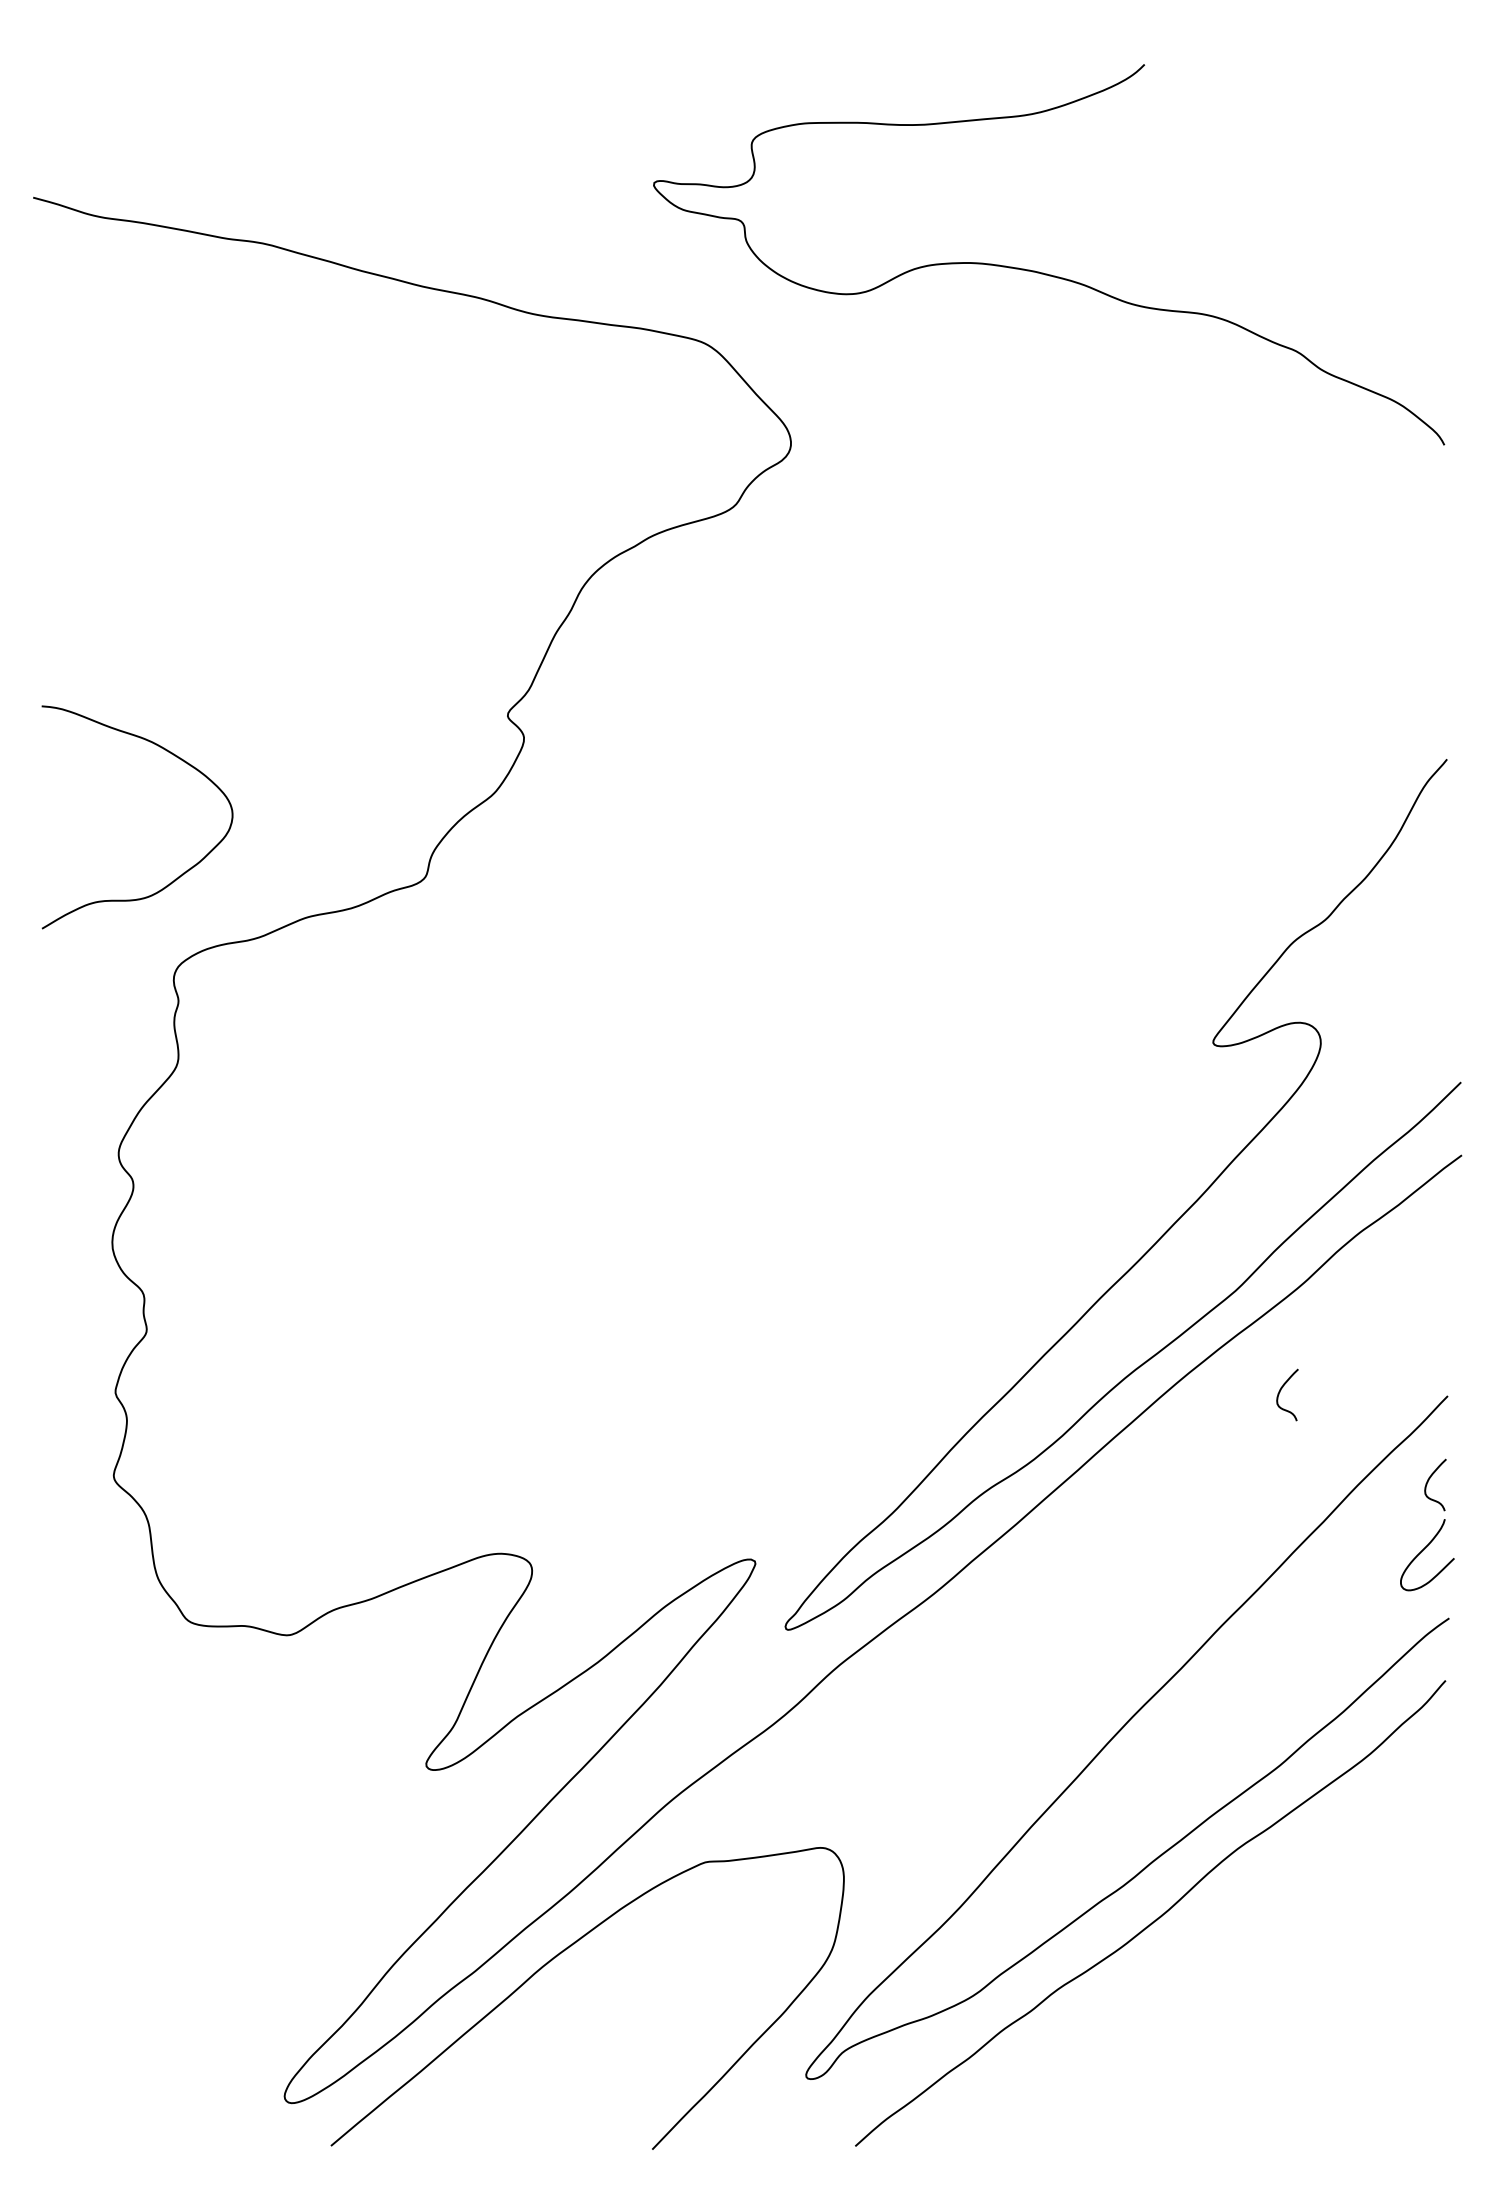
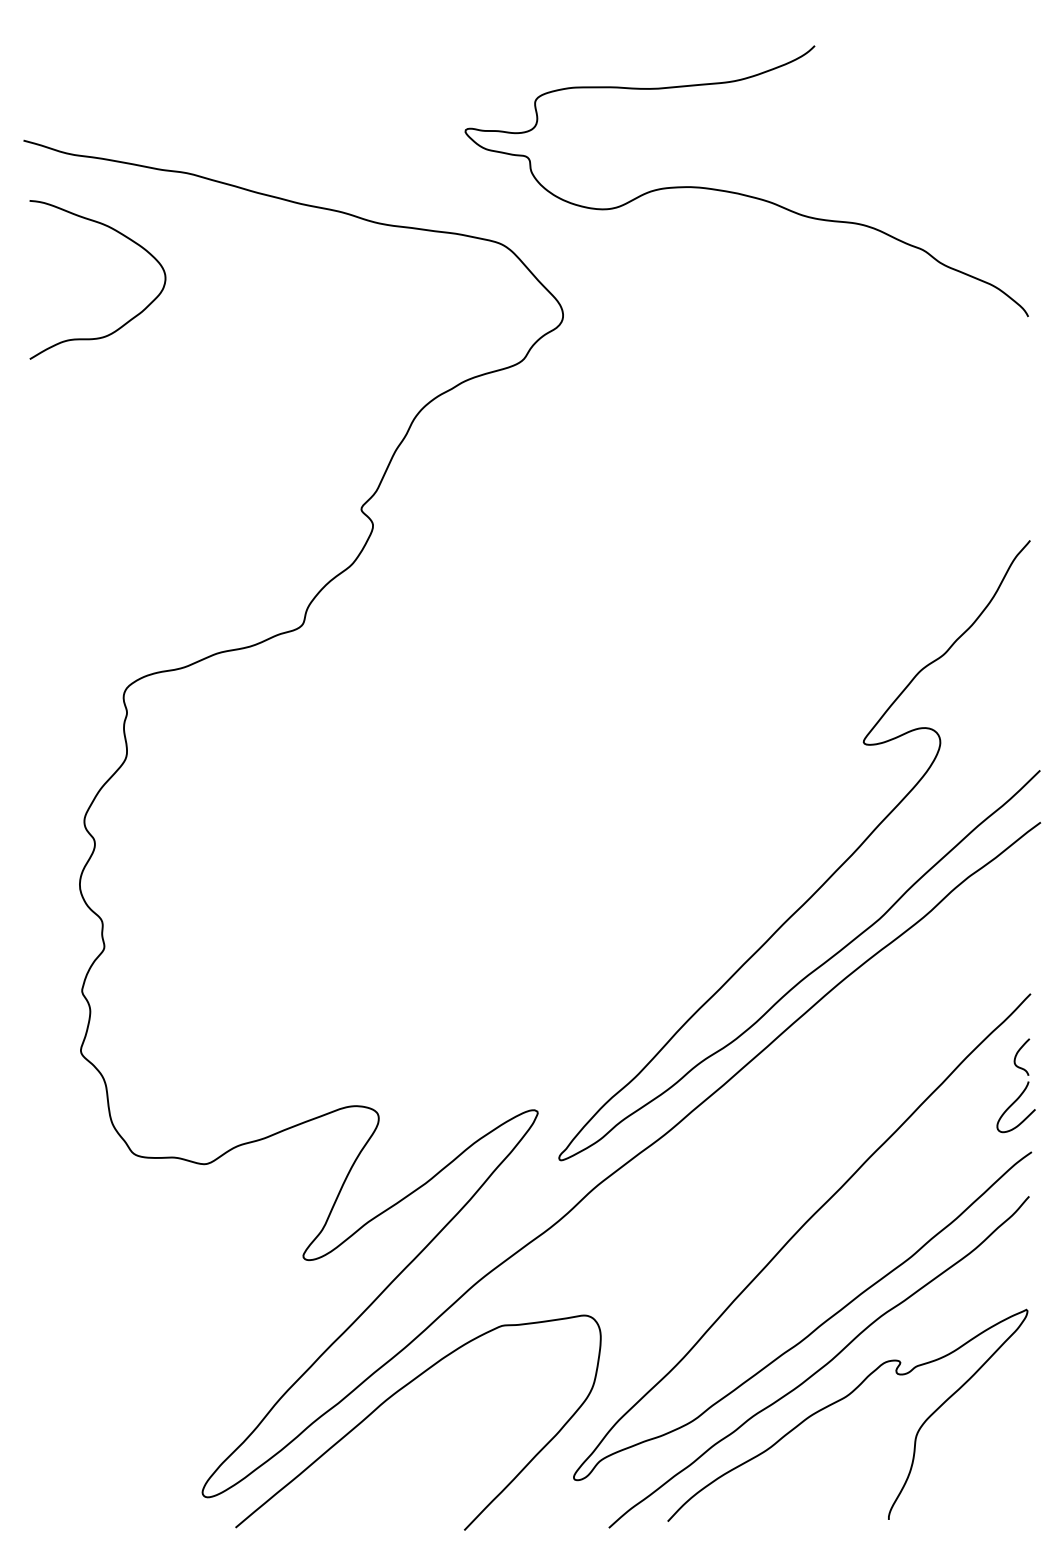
curve: (174, 756) -> (124, 236), moved
curve: (1281, 1390) -> (912, 989), removed
curve: (1180, 1967) -> (840, 1400), added

